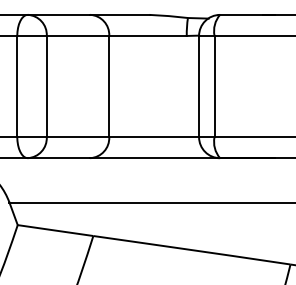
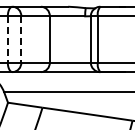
line: (16, 86) -> (7, 39), solid -> dashed
line: (47, 86) -> (21, 39), solid -> dashed

